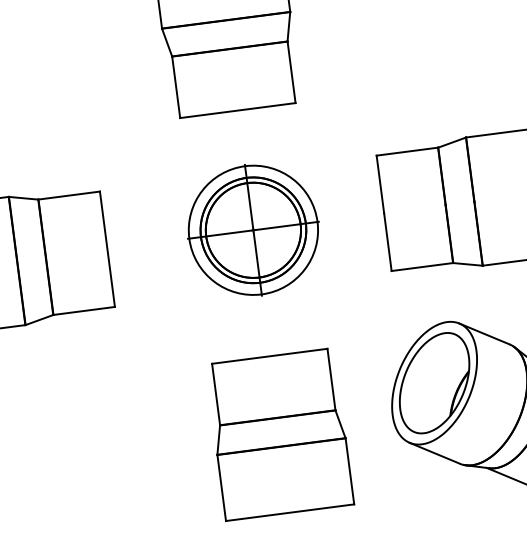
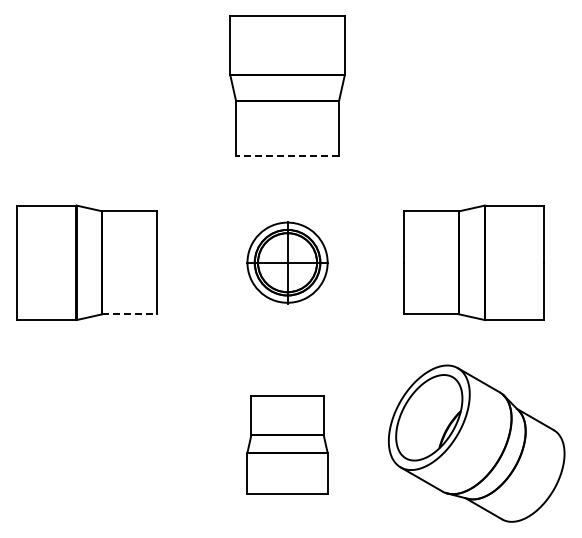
line: (237, 110) -> (287, 155), solid -> dashed
part: (253, 229) -> (287, 262), size x0.7
line: (85, 311) -> (130, 314), solid -> dashed
part: (279, 433) -> (287, 444), size x0.7

